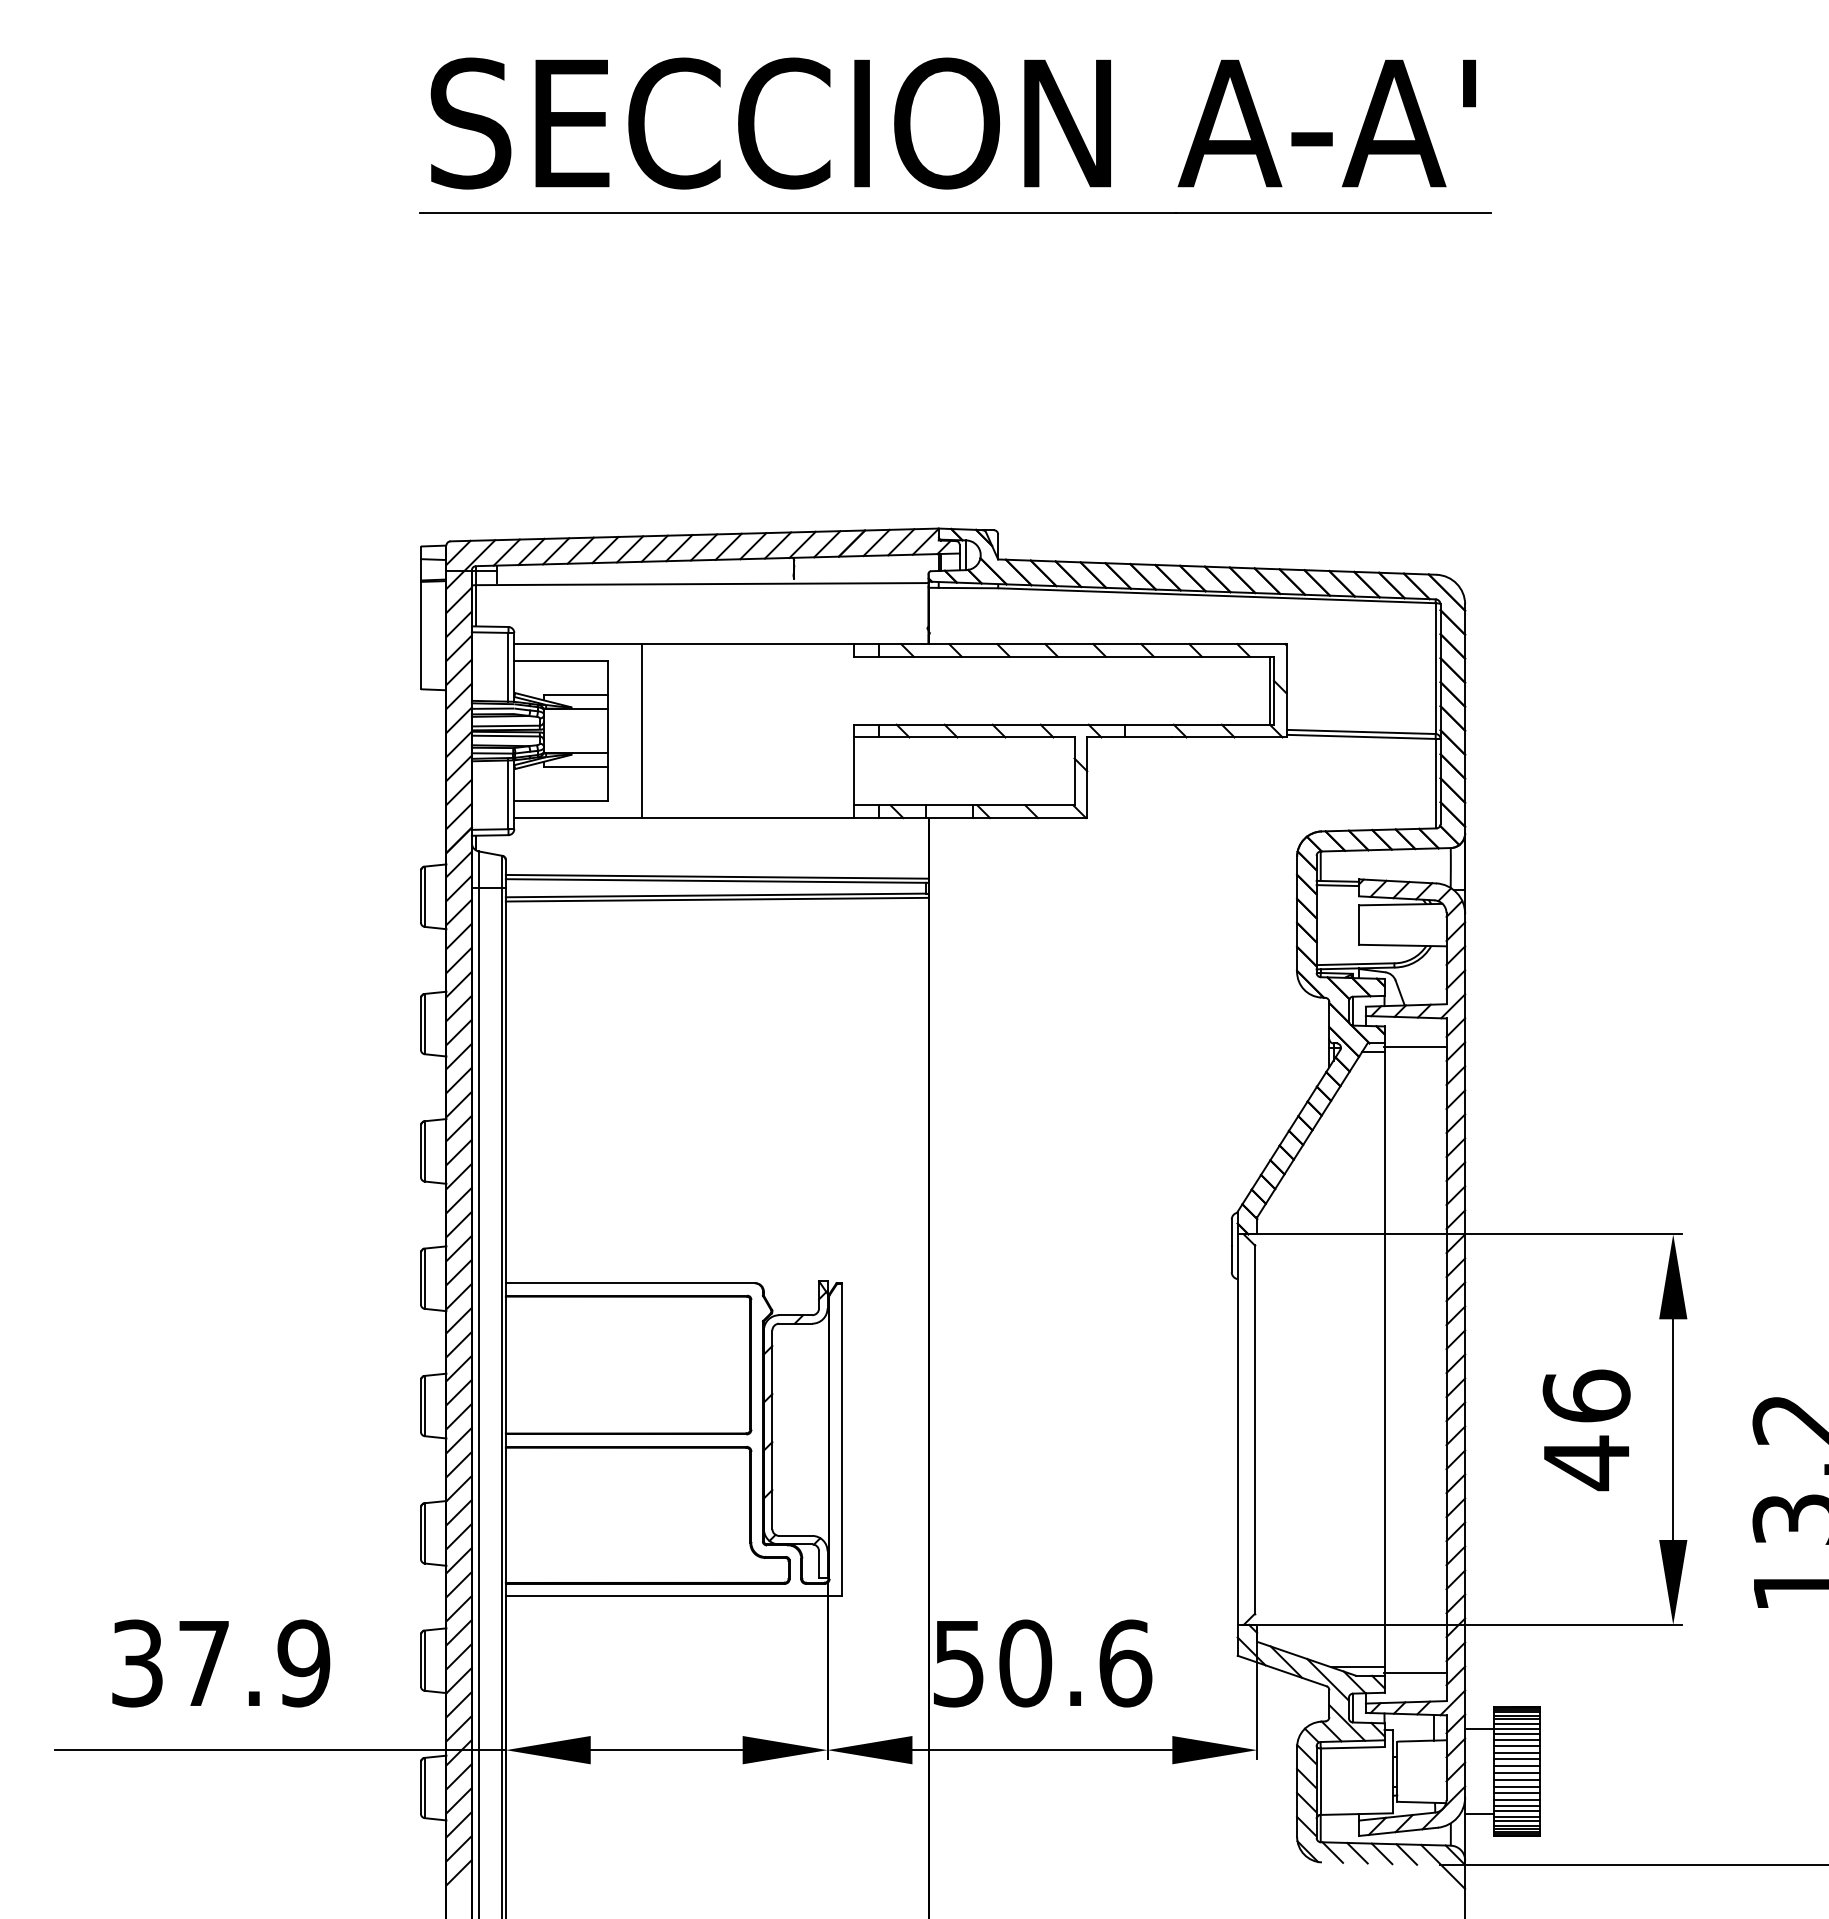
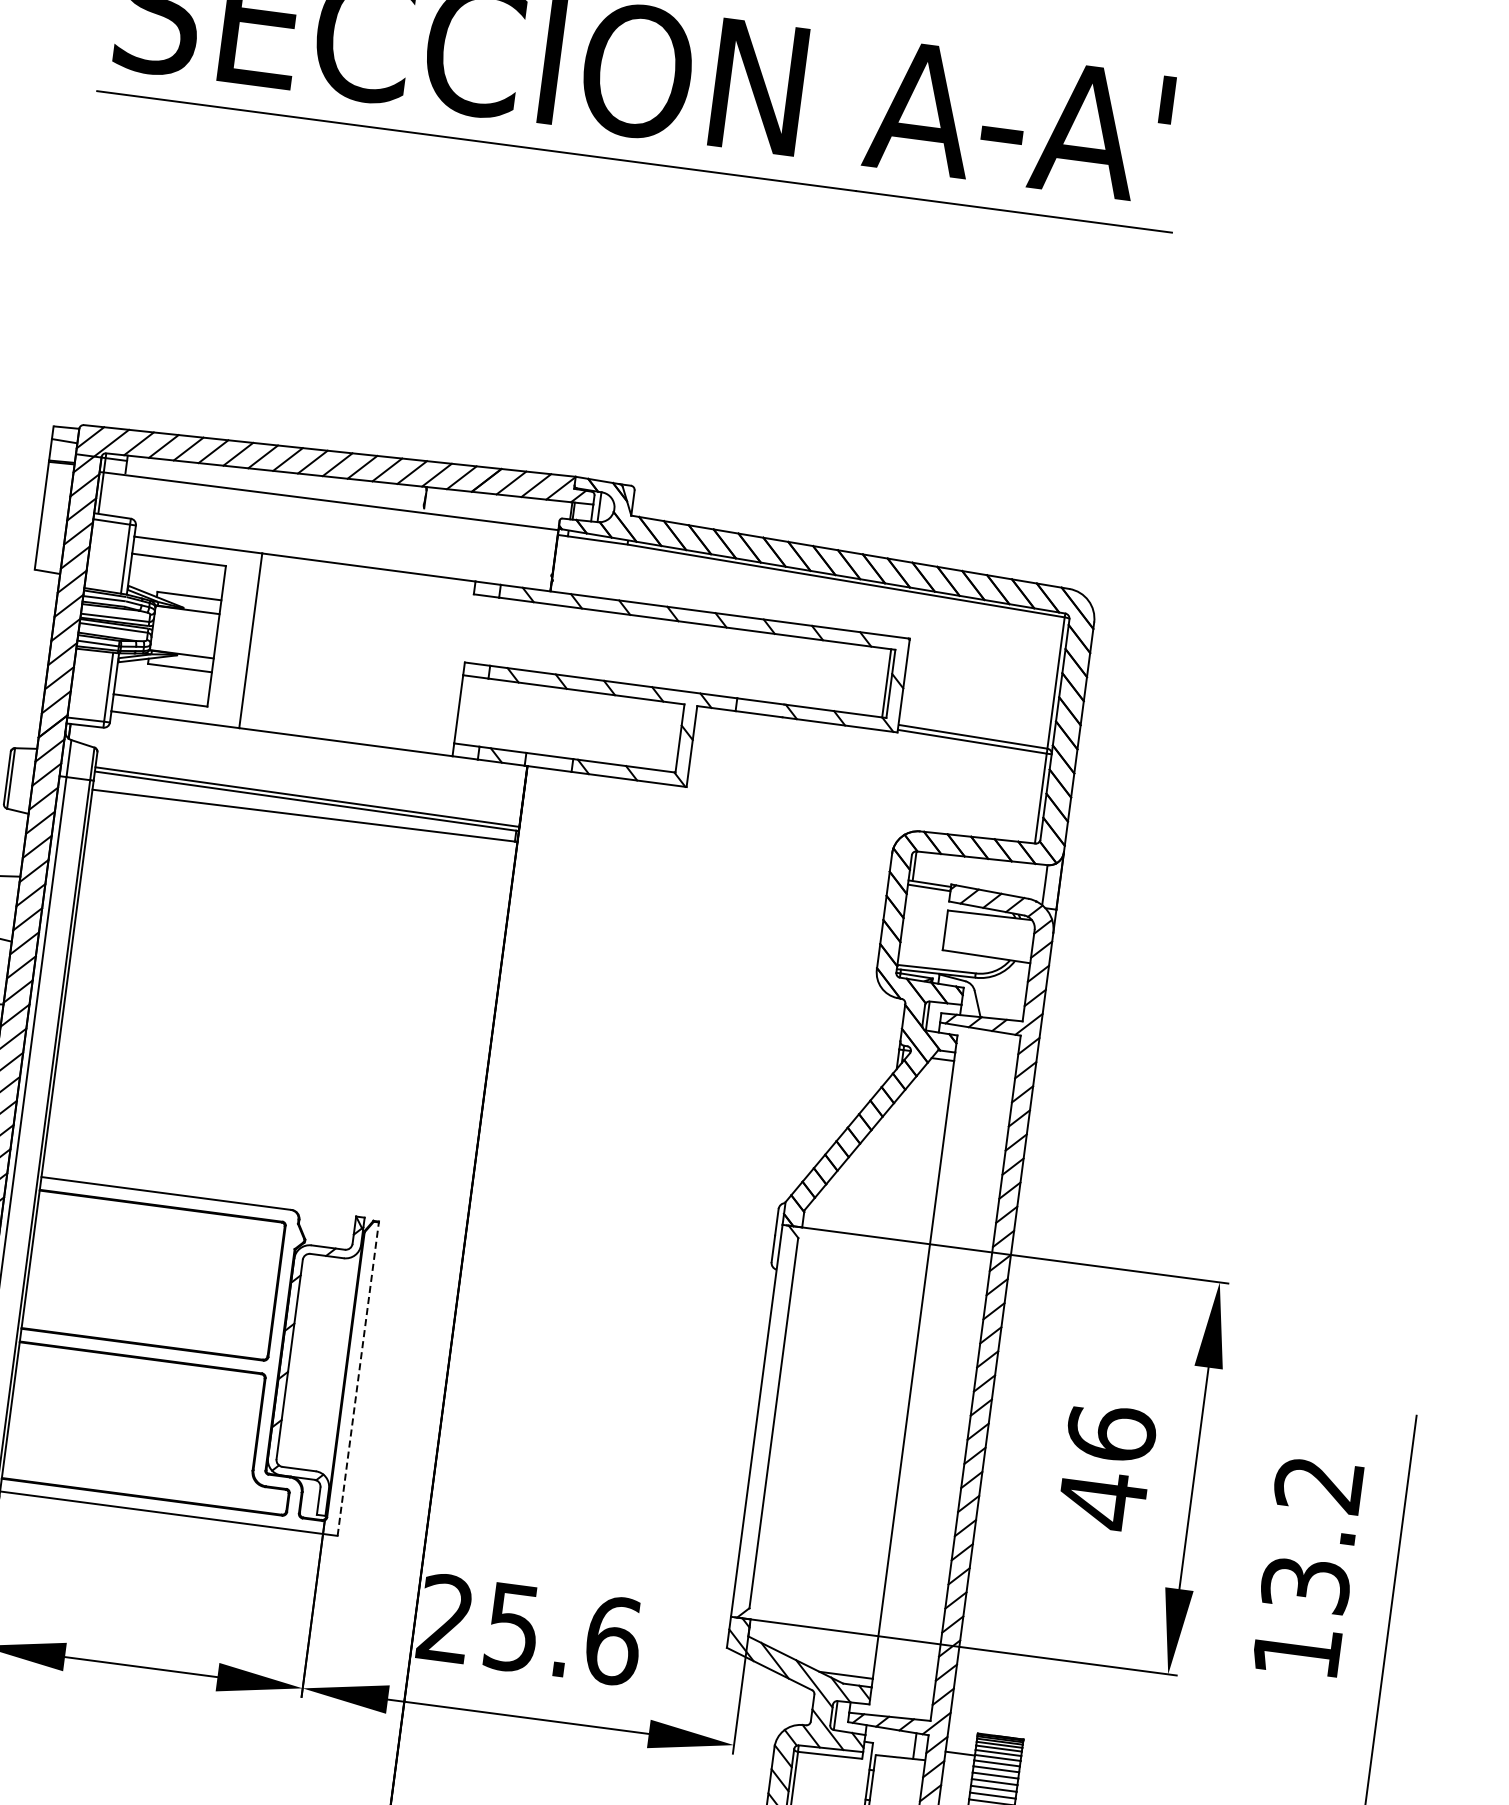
line: (716, 899) -> (303, 819), removed
line: (1415, 1047) -> (985, 1060), removed
line: (842, 1439) -> (358, 1378), solid -> dashed
text: (992, 1663) -> (479, 1623), 50.6 -> 25.6
line: (1415, 1672) -> (903, 1688), removed

